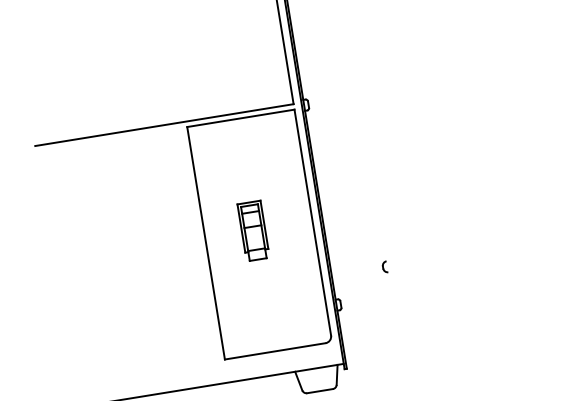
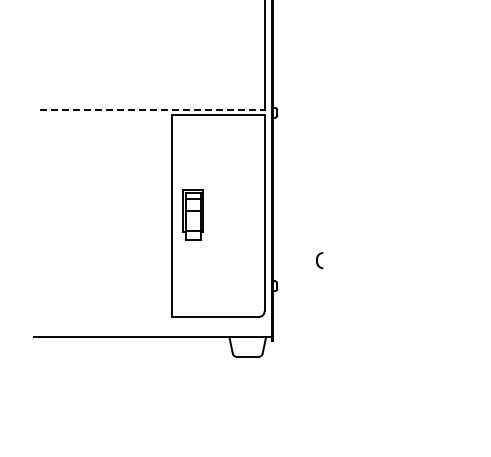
line: (165, 125) -> (153, 110), solid -> dashed
part: (252, 230) -> (192, 214), moved
part: (384, 266) -> (319, 260), size x1.6

